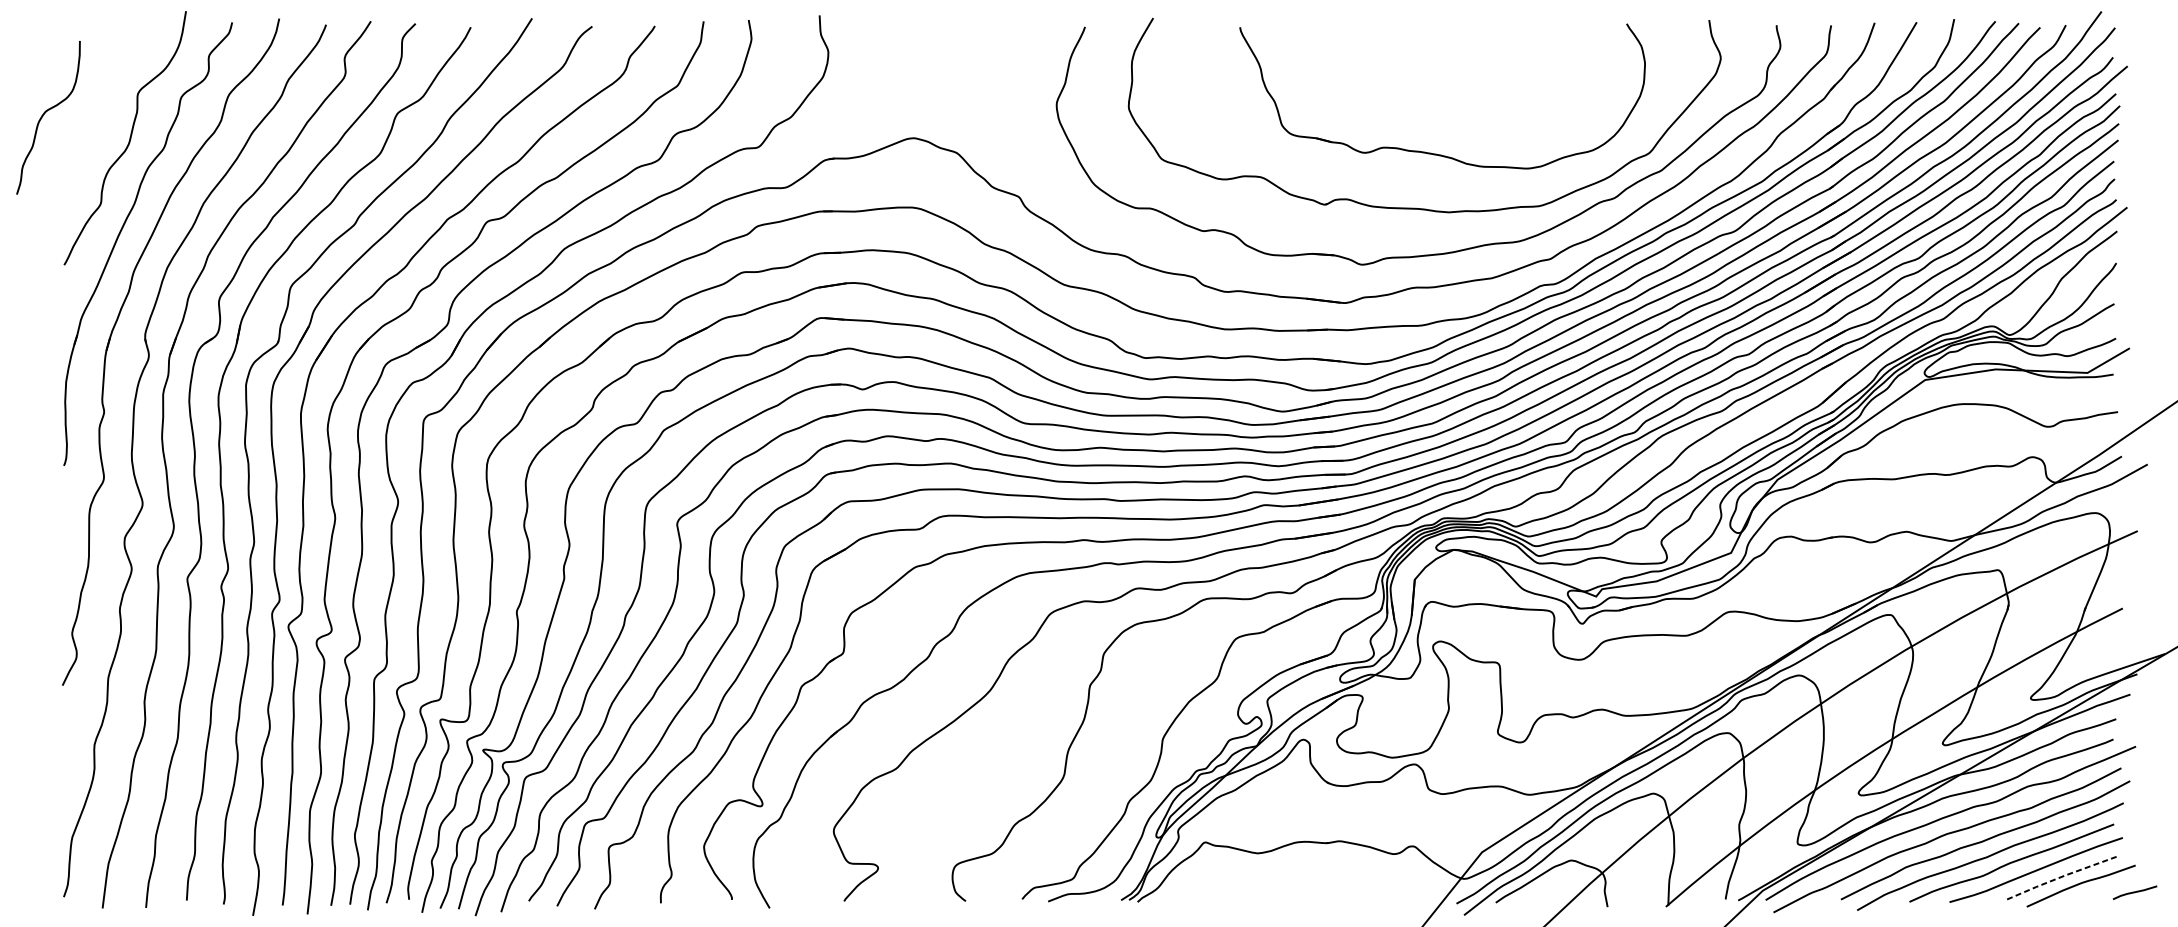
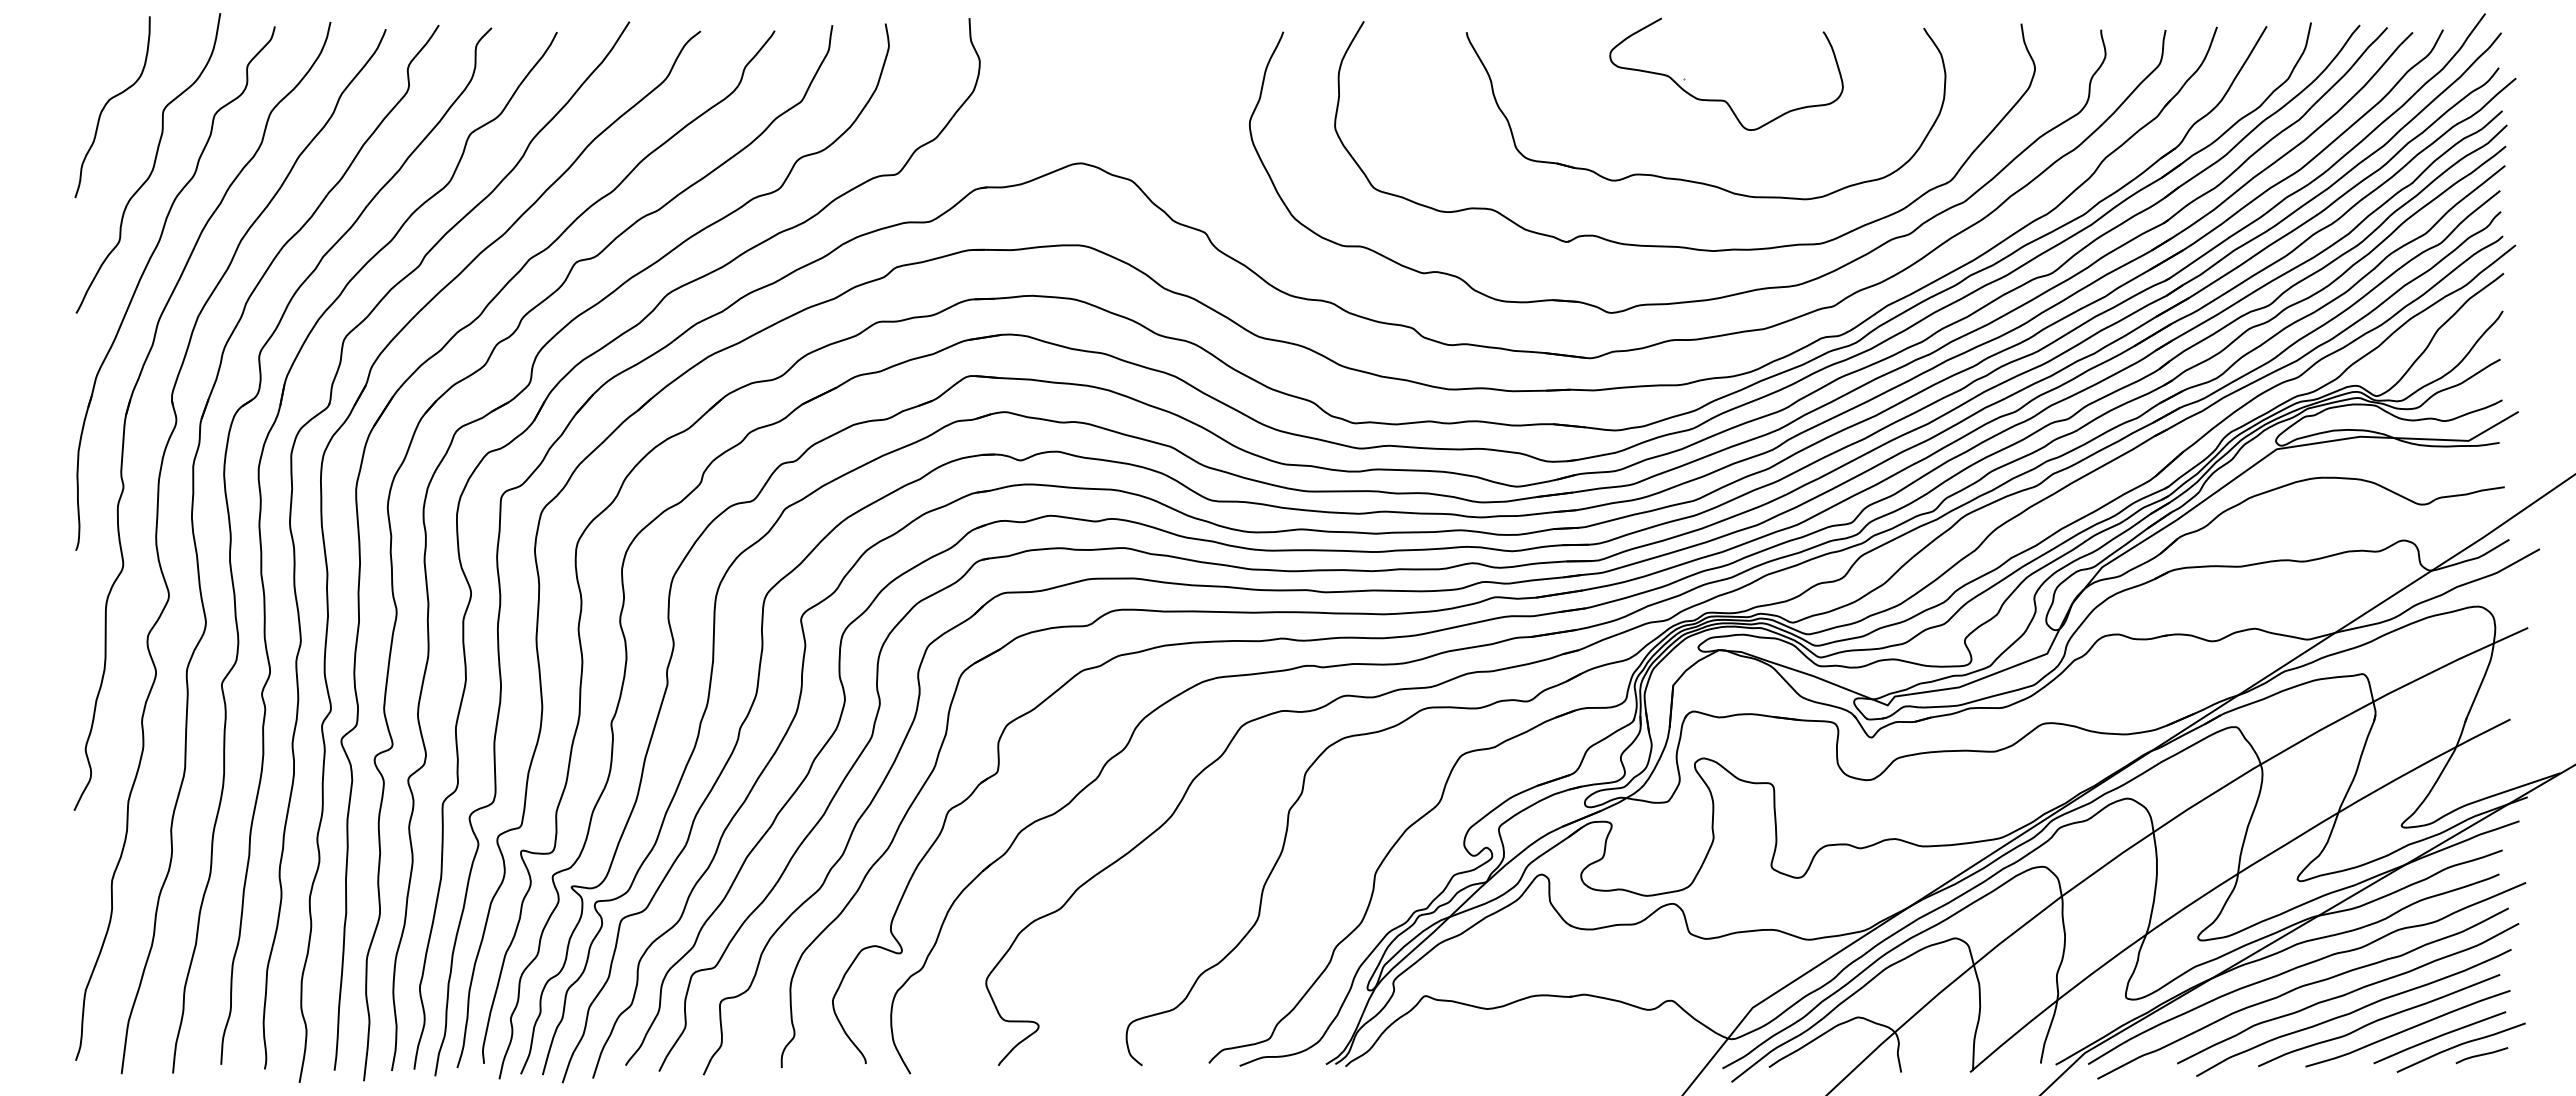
part: (1456, 84) -> (1722, 99), added
curve: (44, 115) -> (107, 104), moved
line: (2061, 876) -> (2438, 1036), dashed -> solid
line: (2134, 892) -> (2481, 1055), moved

